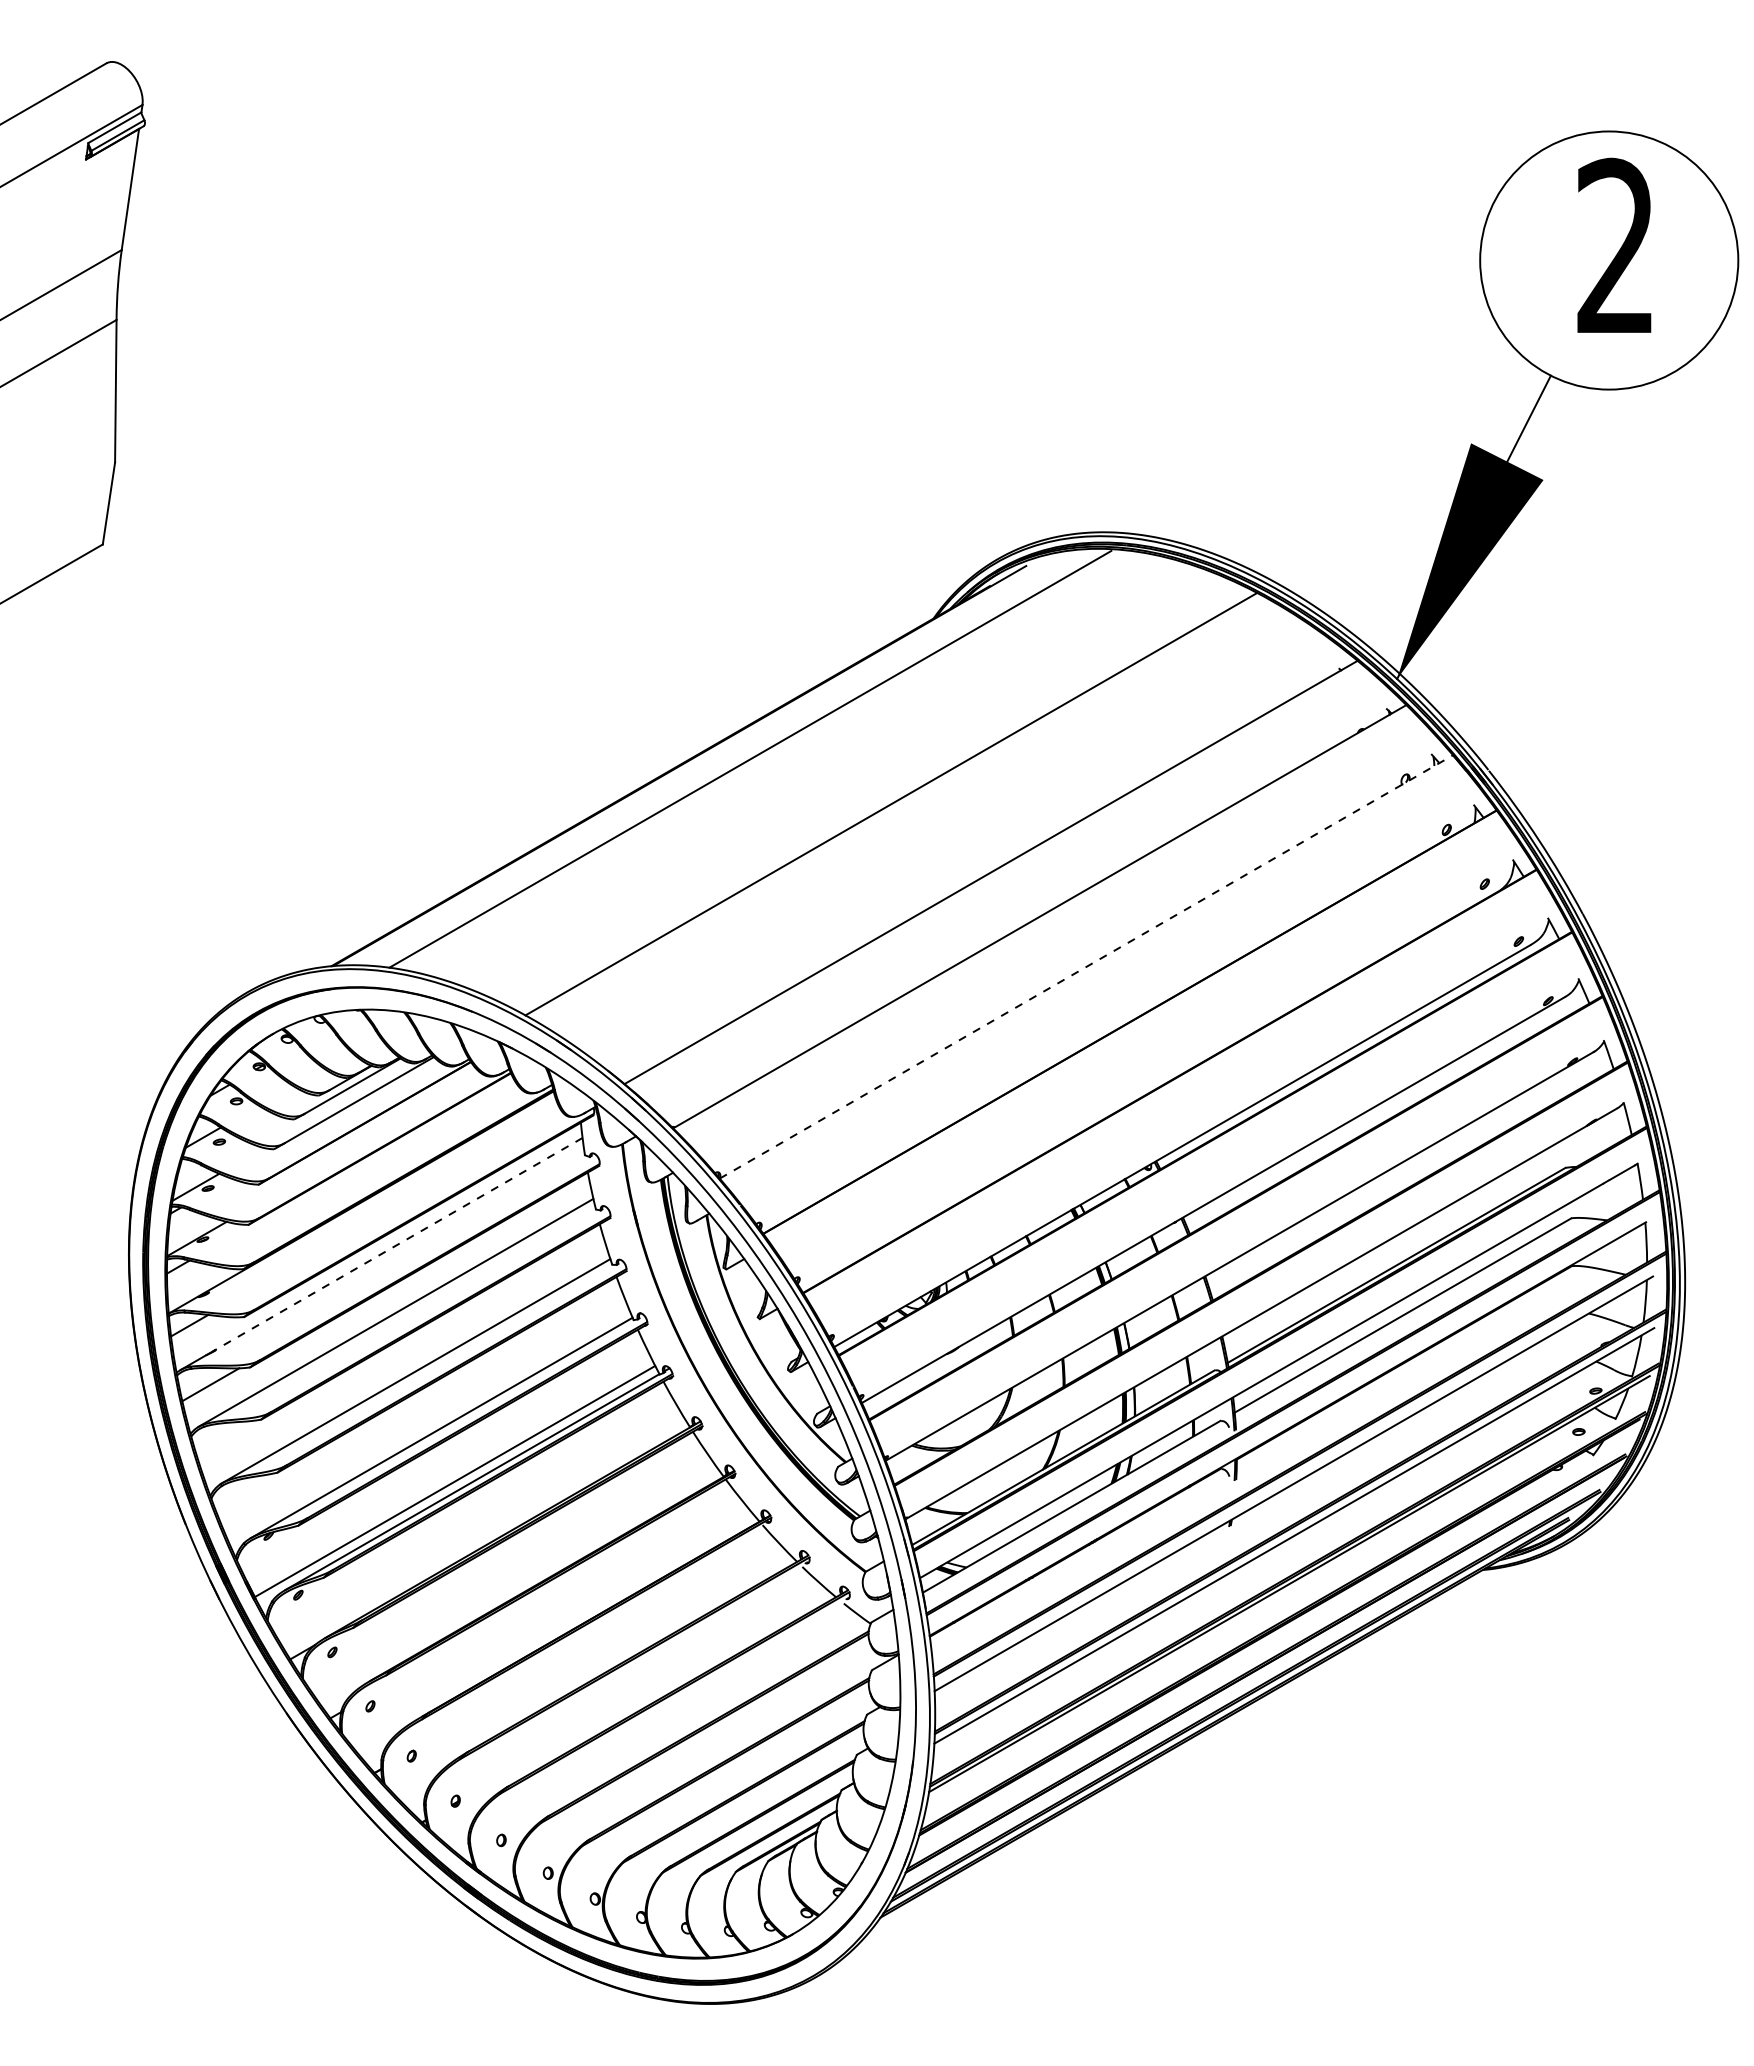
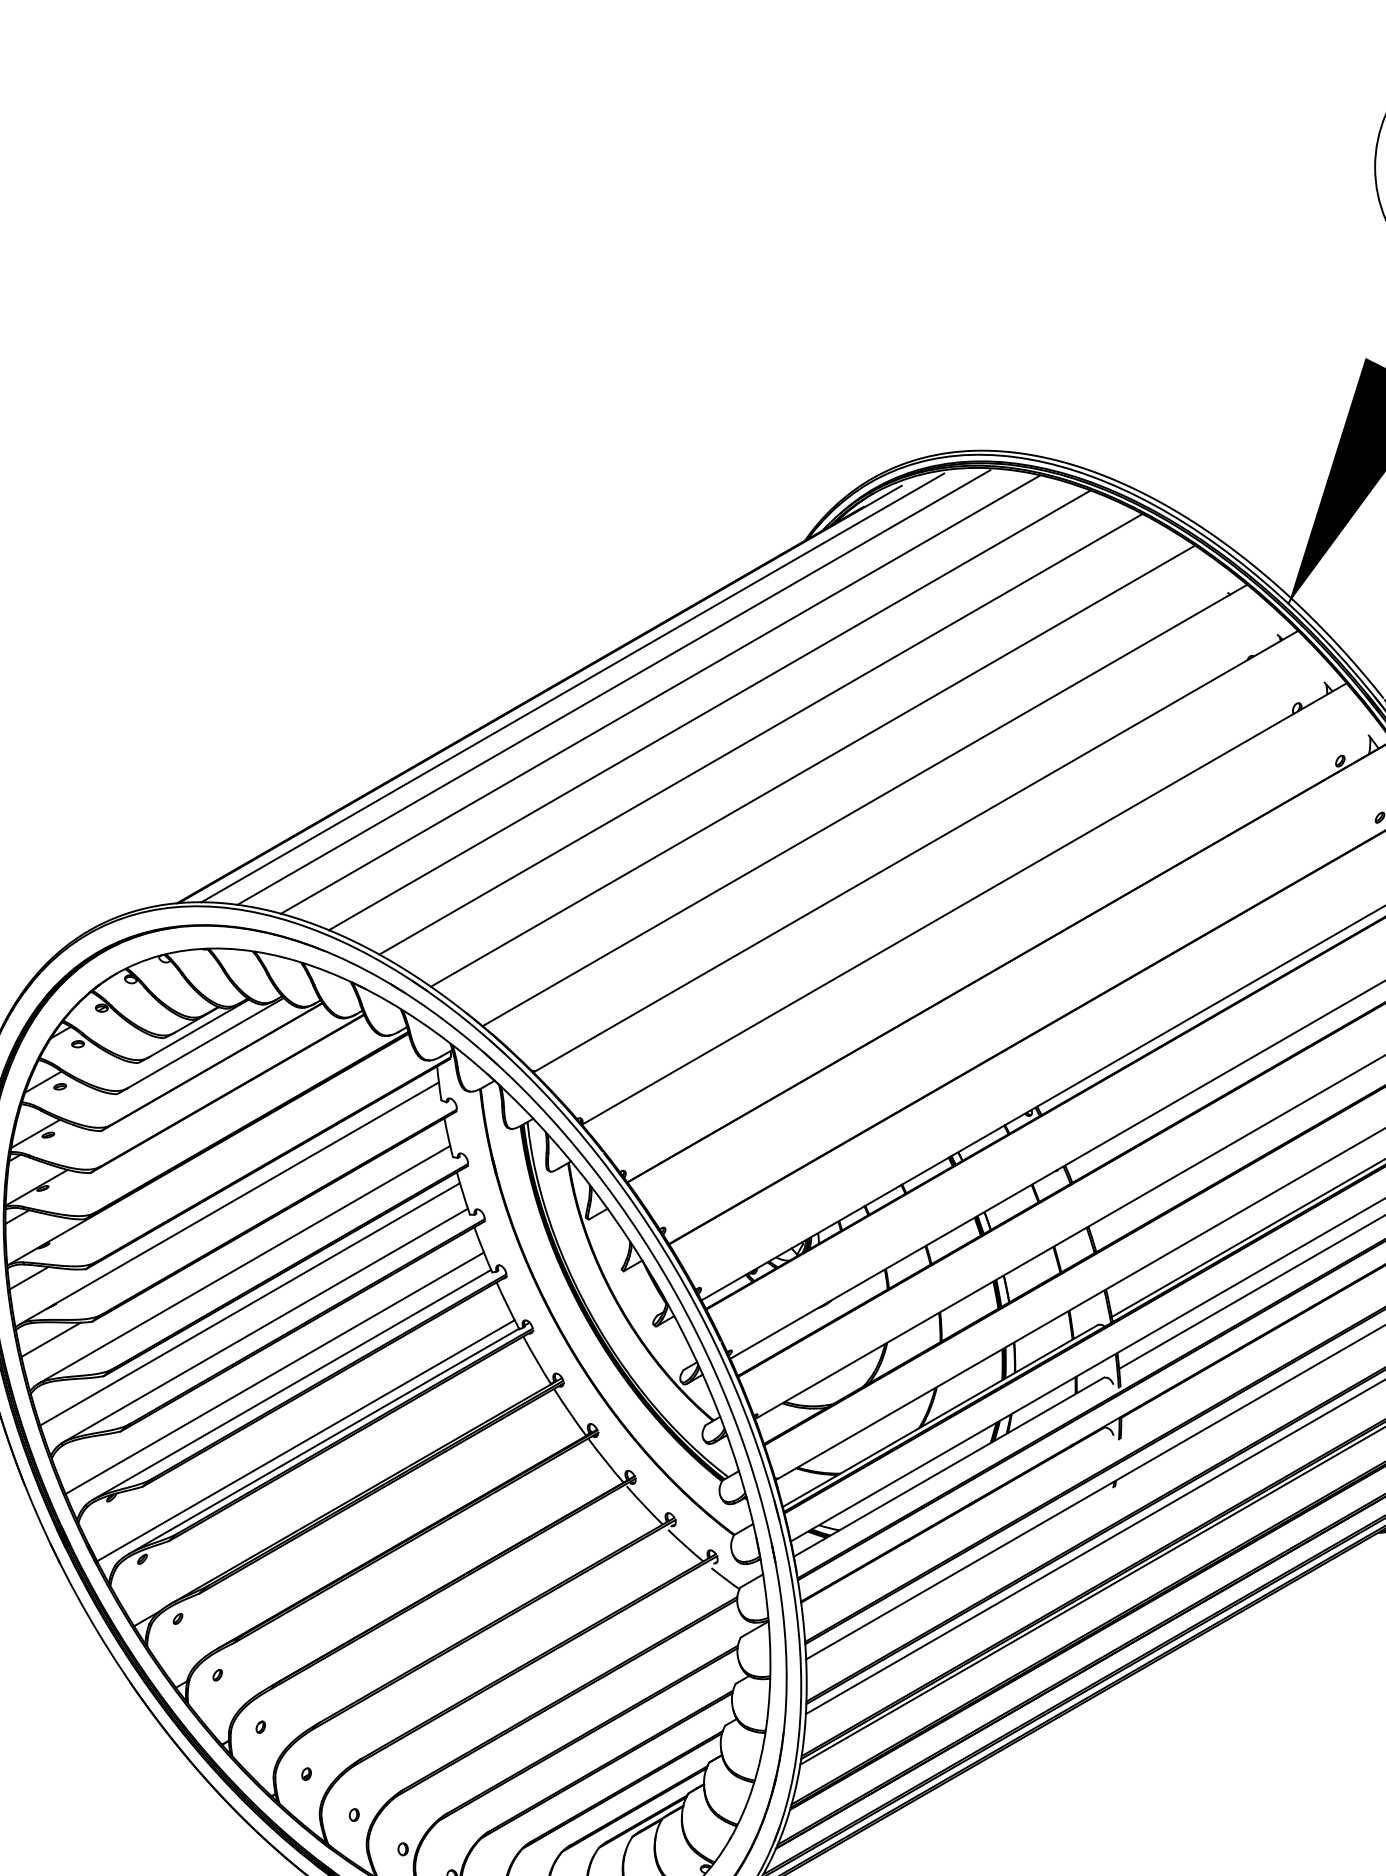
line: (710, 759) -> (572, 687), added
line: (794, 766) -> (659, 694), added
line: (842, 781) -> (710, 710), added
line: (940, 834) -> (812, 765), added
line: (1086, 966) -> (964, 903), dashed -> solid
line: (397, 1244) -> (245, 1193), dashed -> solid
line: (401, 1350) -> (250, 1304), added
line: (424, 1416) -> (274, 1372), added

